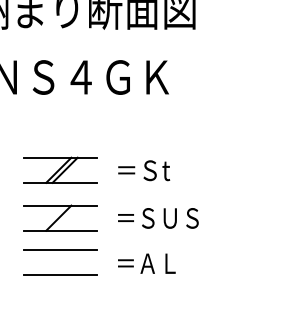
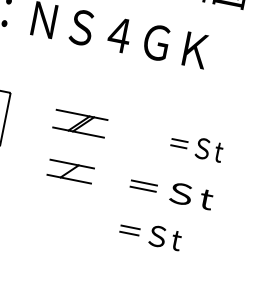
part: (60, 169) -> (80, 123), size x0.7
text: (144, 170) -> (197, 147), moved
part: (60, 217) -> (70, 171), size x0.6
text: (160, 218) -> (170, 191), ＝ＳＵＳ -> ＝Ｓt
line: (60, 249) -> (64, 203), removed
text: (149, 263) -> (150, 234), ＝ＡＬ -> ＝Ｓt
line: (60, 275) -> (59, 228), removed

